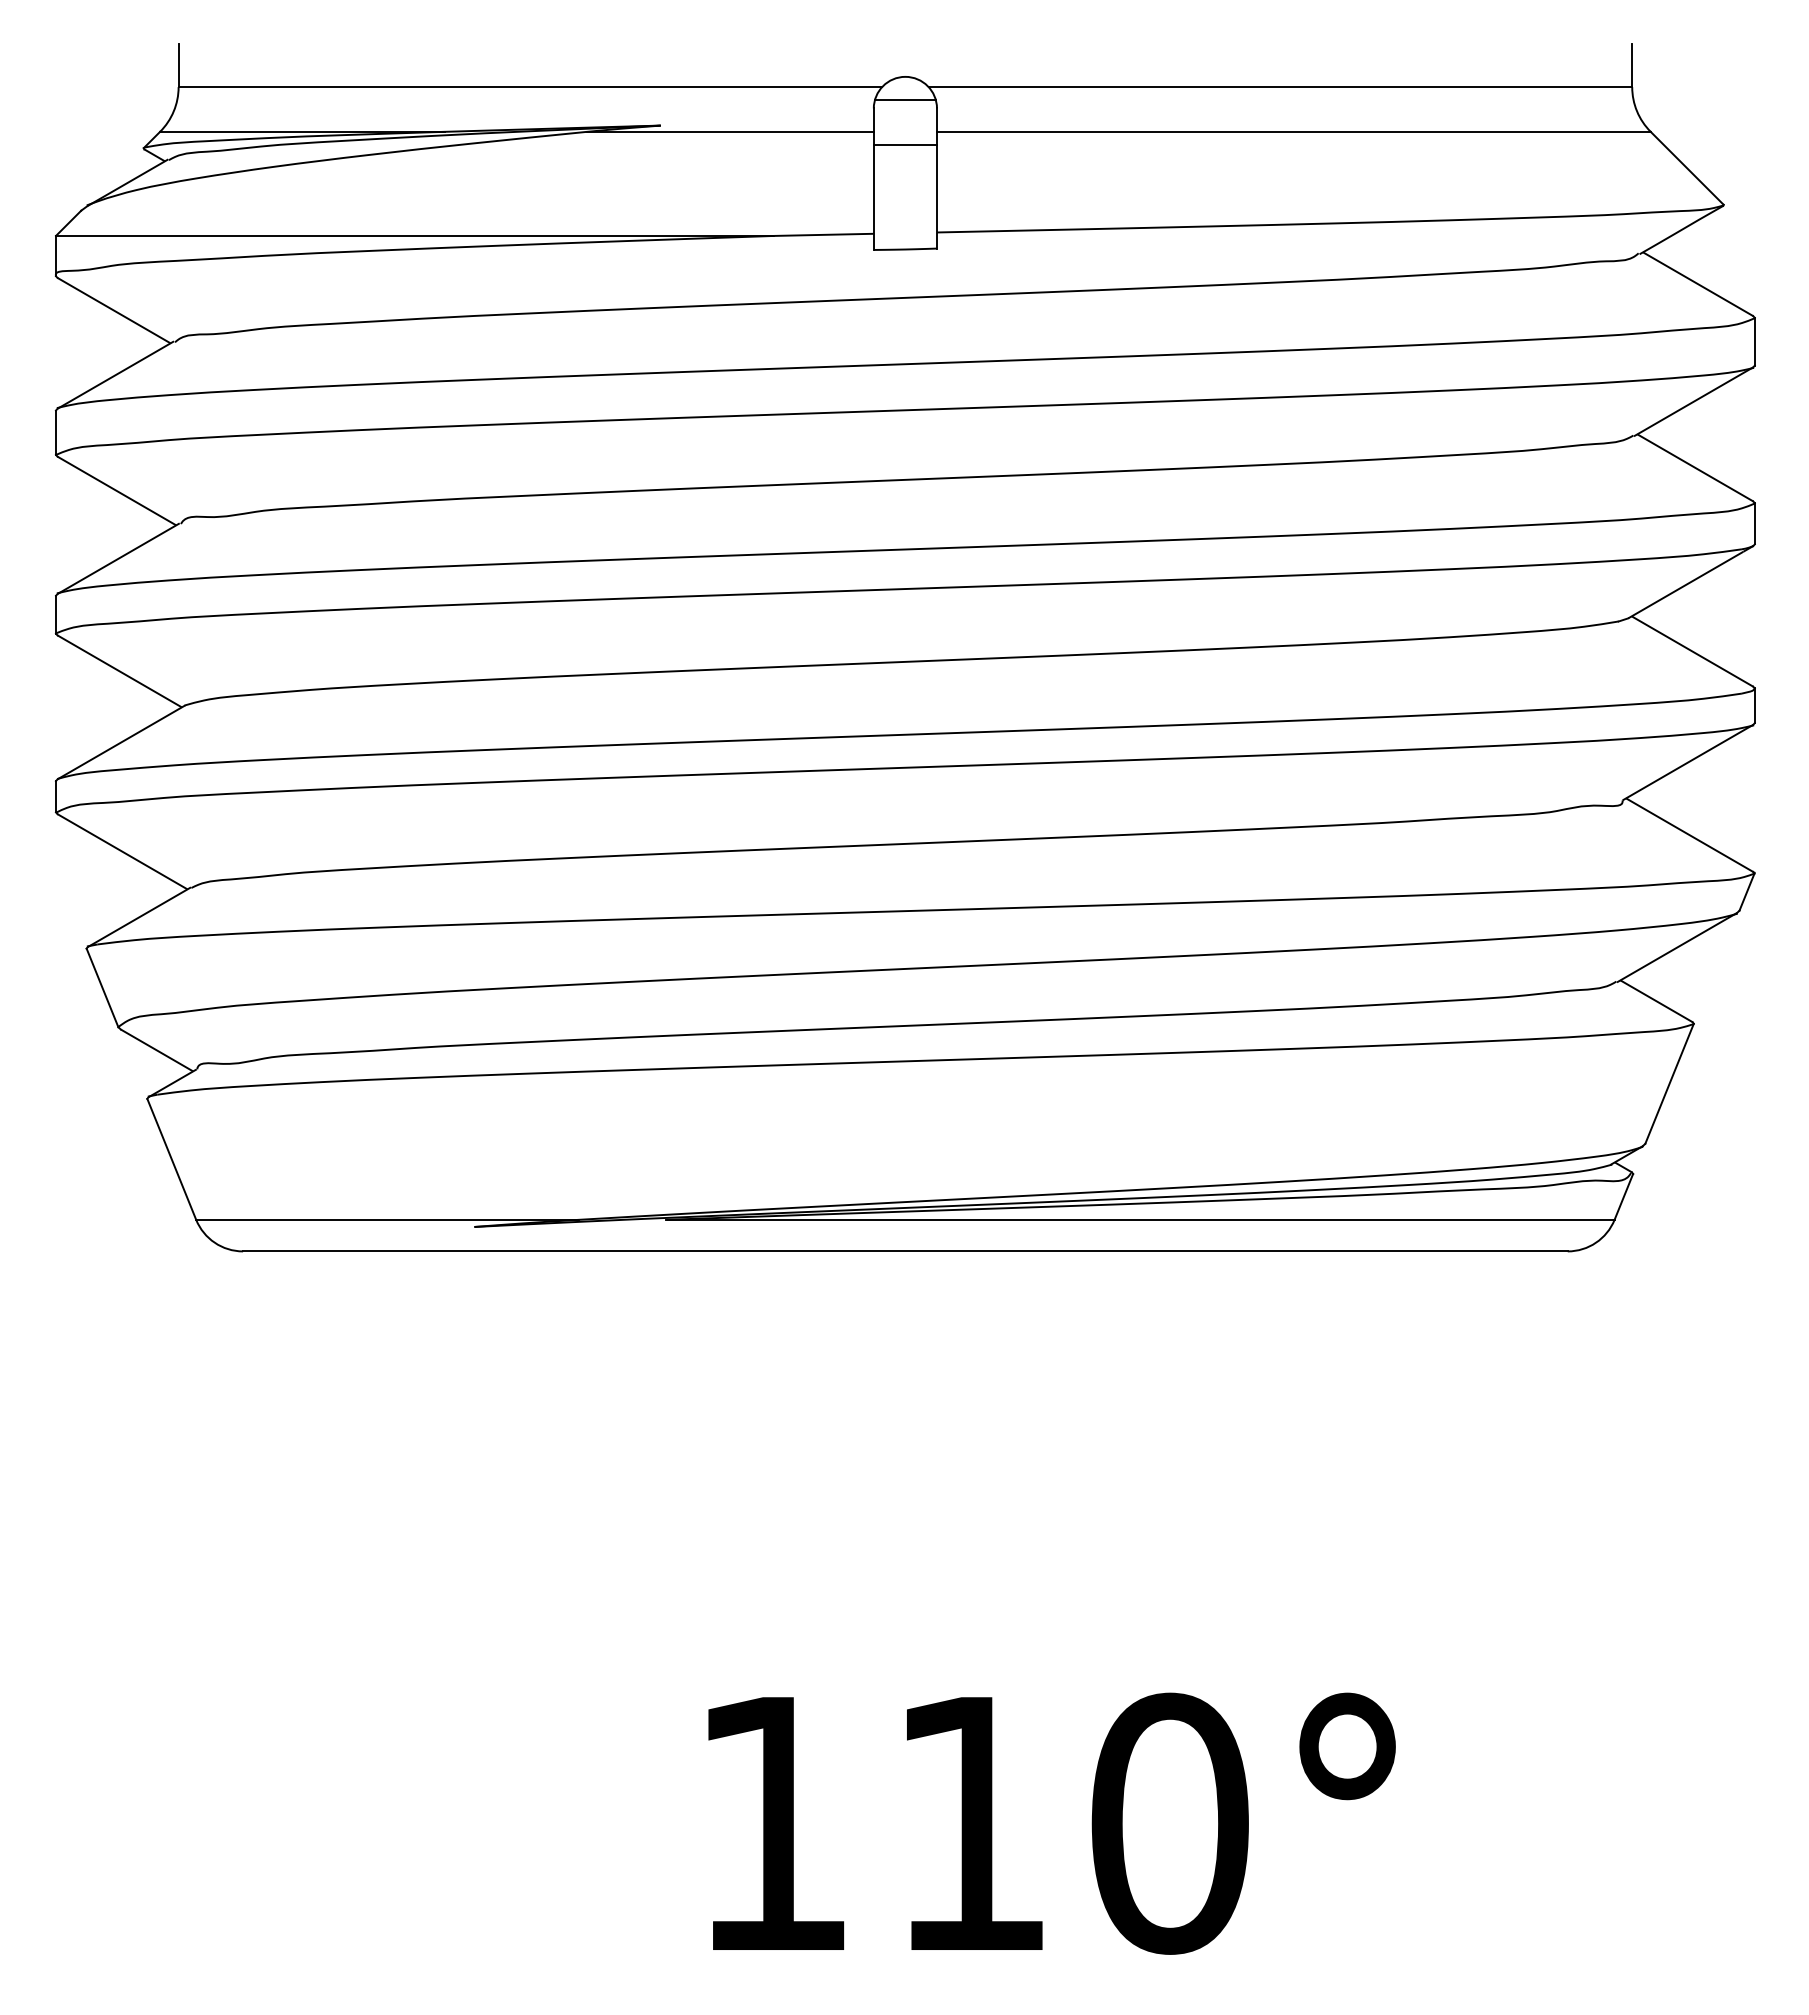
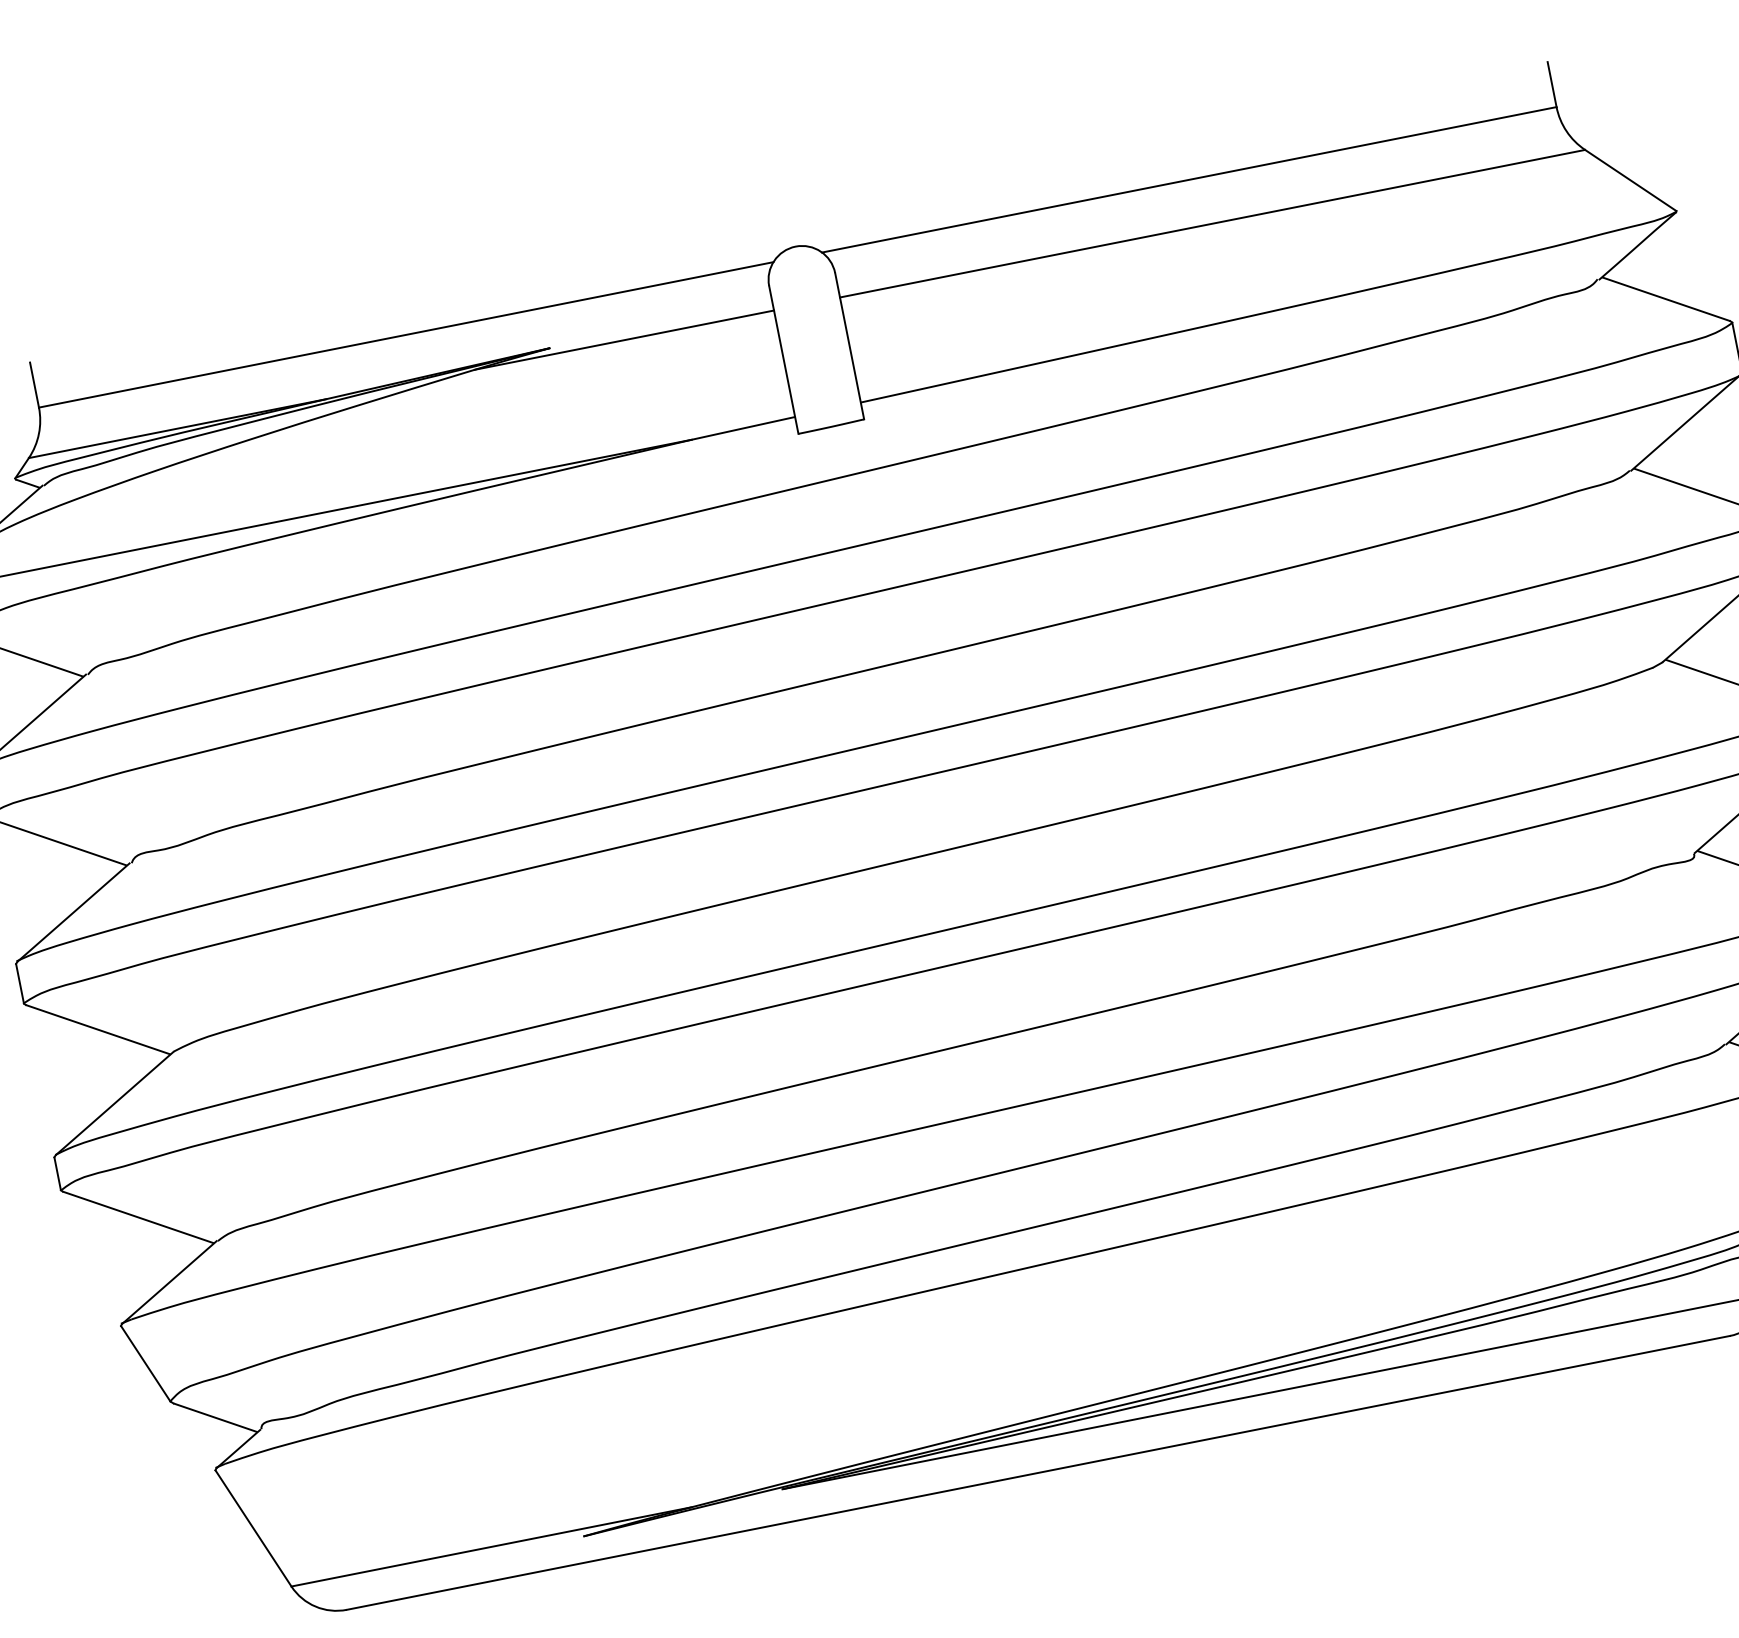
line: (904, 100) -> (799, 271), removed
line: (905, 144) -> (809, 317), removed

